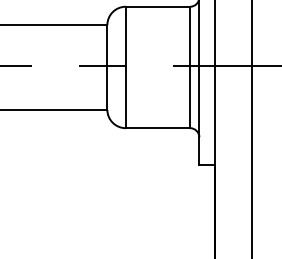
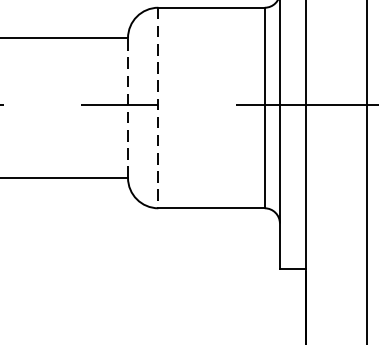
line: (107, 66) -> (128, 106), solid -> dashed
line: (125, 67) -> (157, 108), solid -> dashed

